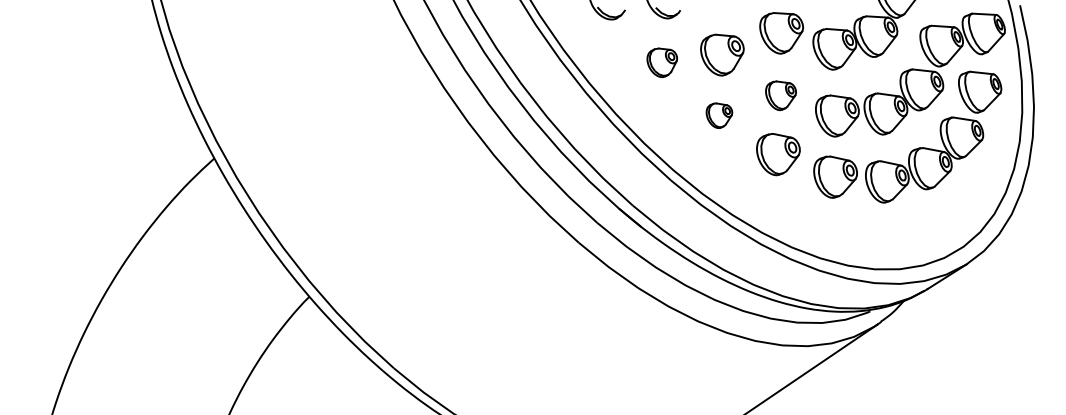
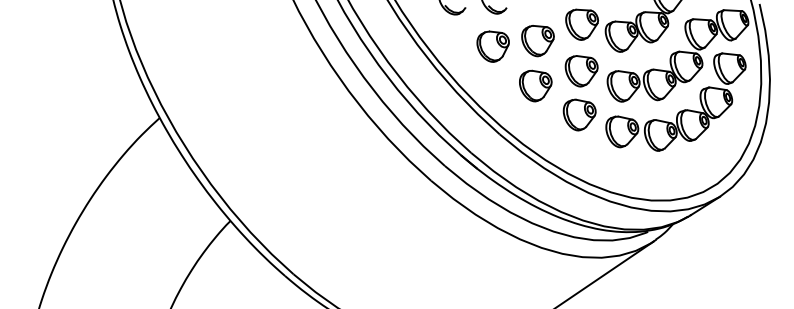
part: (662, 62) -> (493, 46), size x1.43
part: (780, 95) -> (581, 71), size x1.43
part: (719, 115) -> (535, 86), size x1.67

